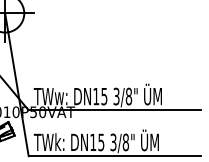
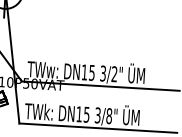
text: (128, 96) -> (114, 74), 3/8" -> 3/2"

